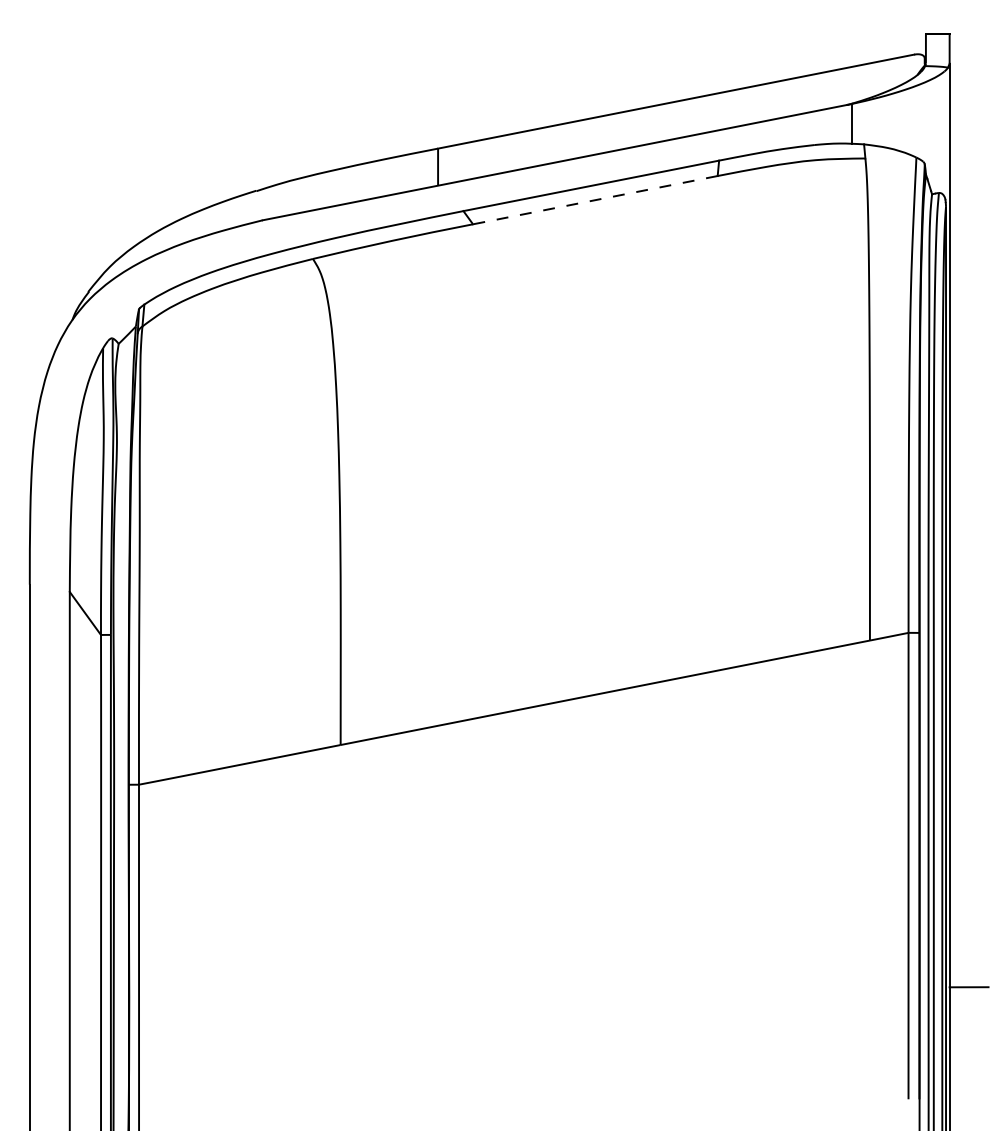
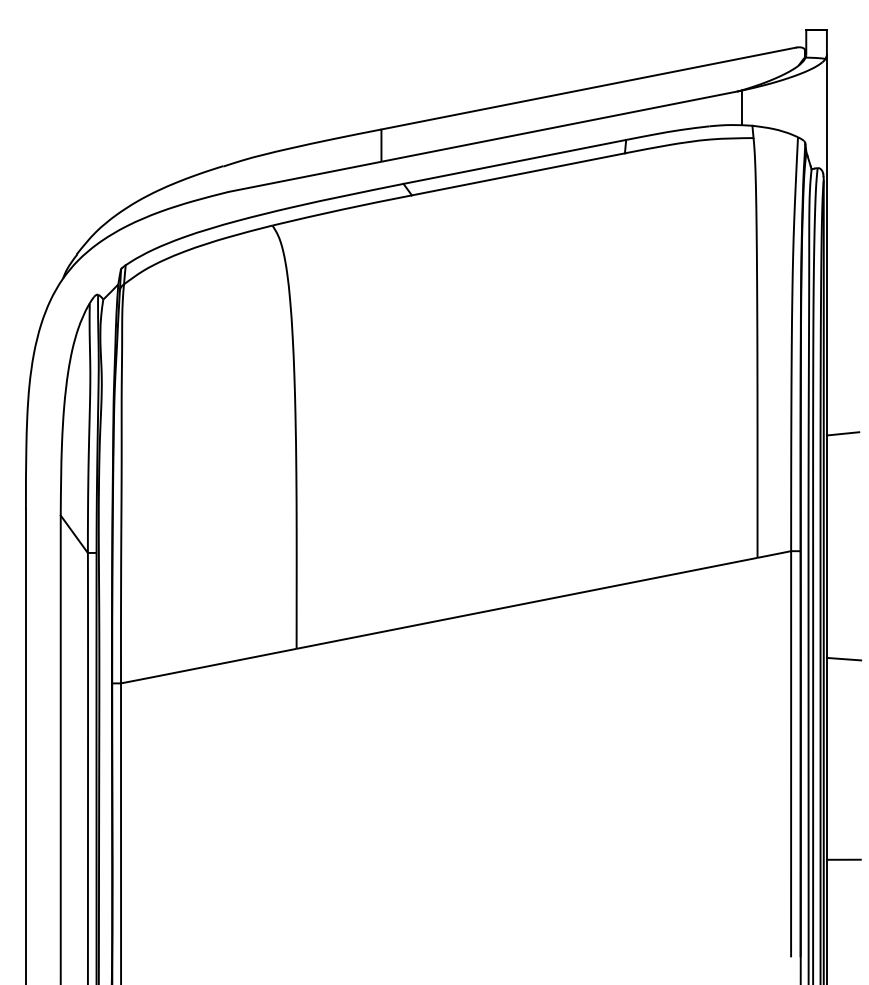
line: (595, 200) -> (518, 174), dashed -> solid
line: (967, 498) -> (842, 434), added
line: (968, 756) -> (843, 658), added

